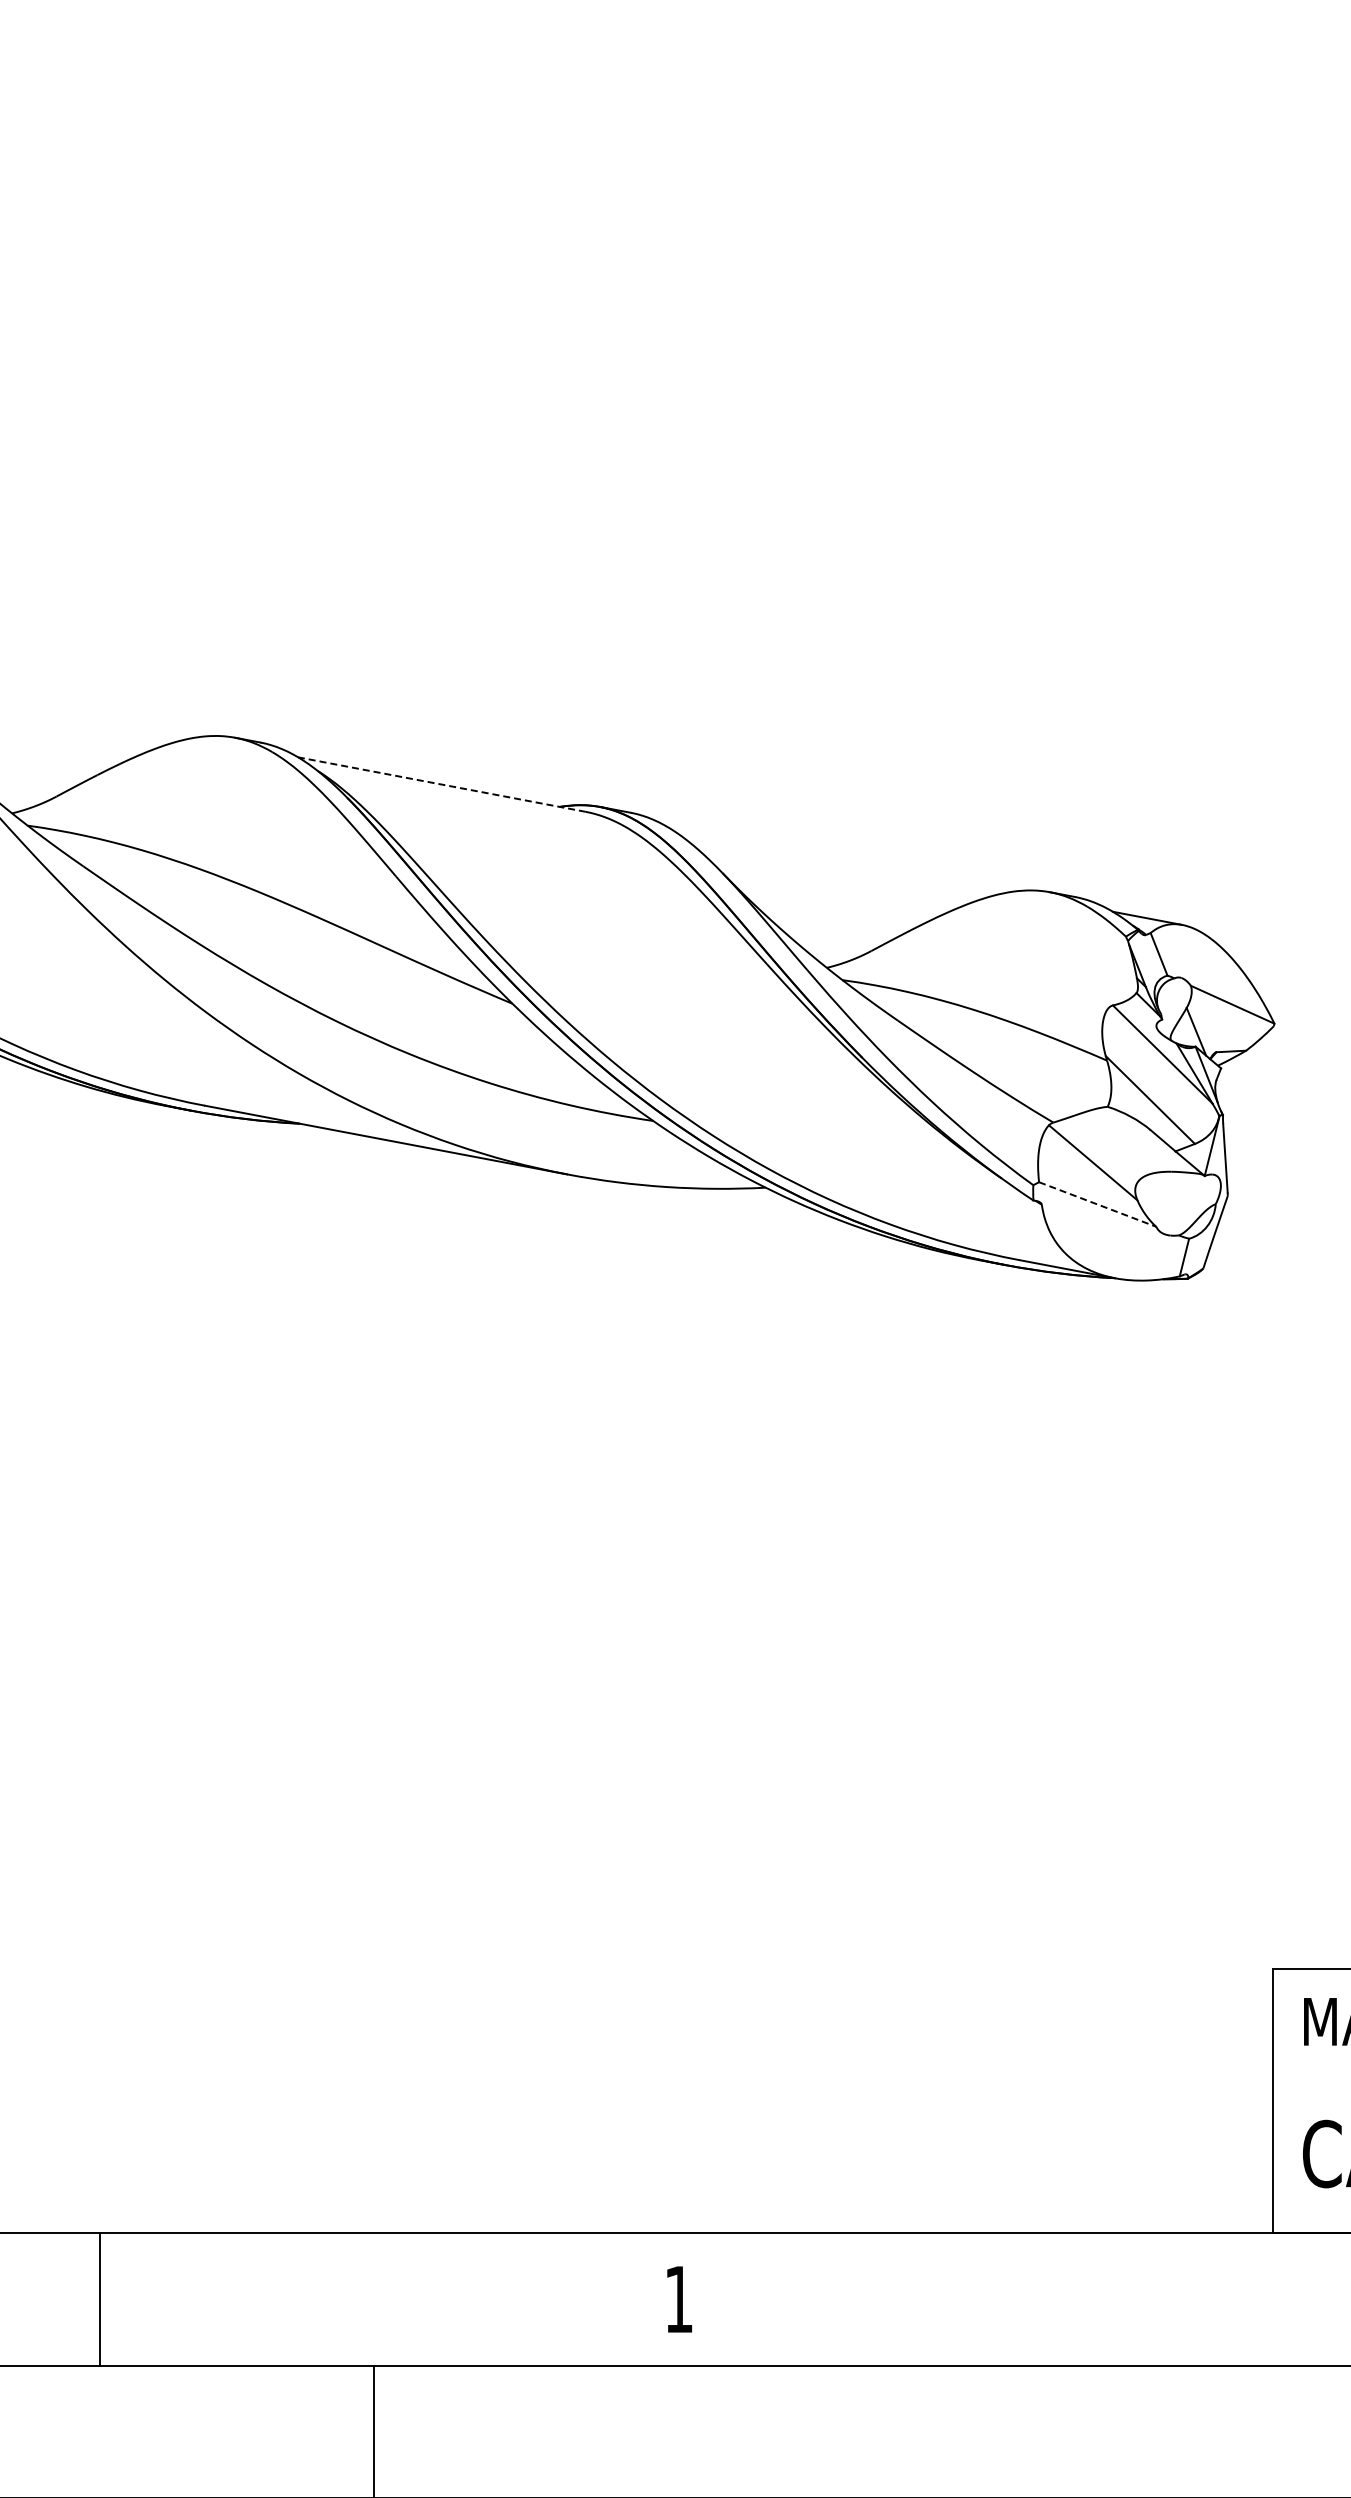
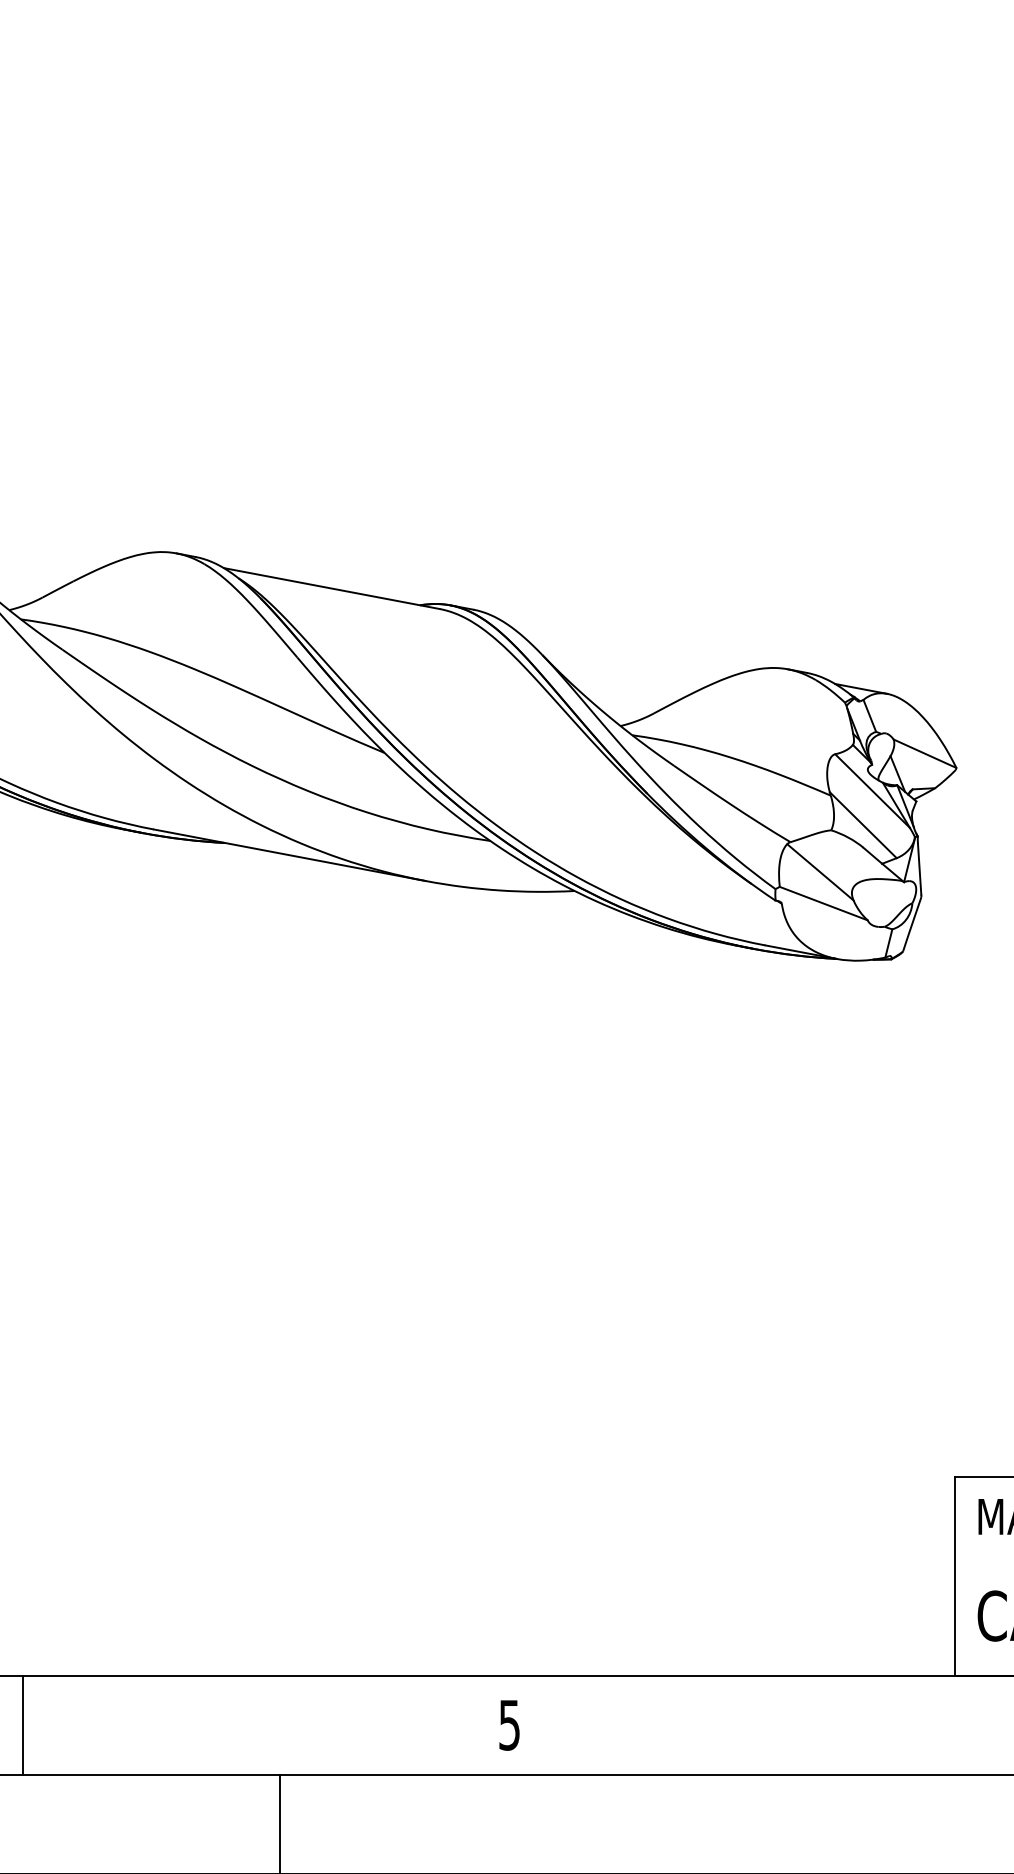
line: (441, 784) -> (331, 588), dashed -> solid
line: (1097, 1204) -> (823, 903), dashed -> solid
line: (99, 2299) -> (22, 1725), moved
text: (678, 2299) -> (509, 1725), 1 -> 5

